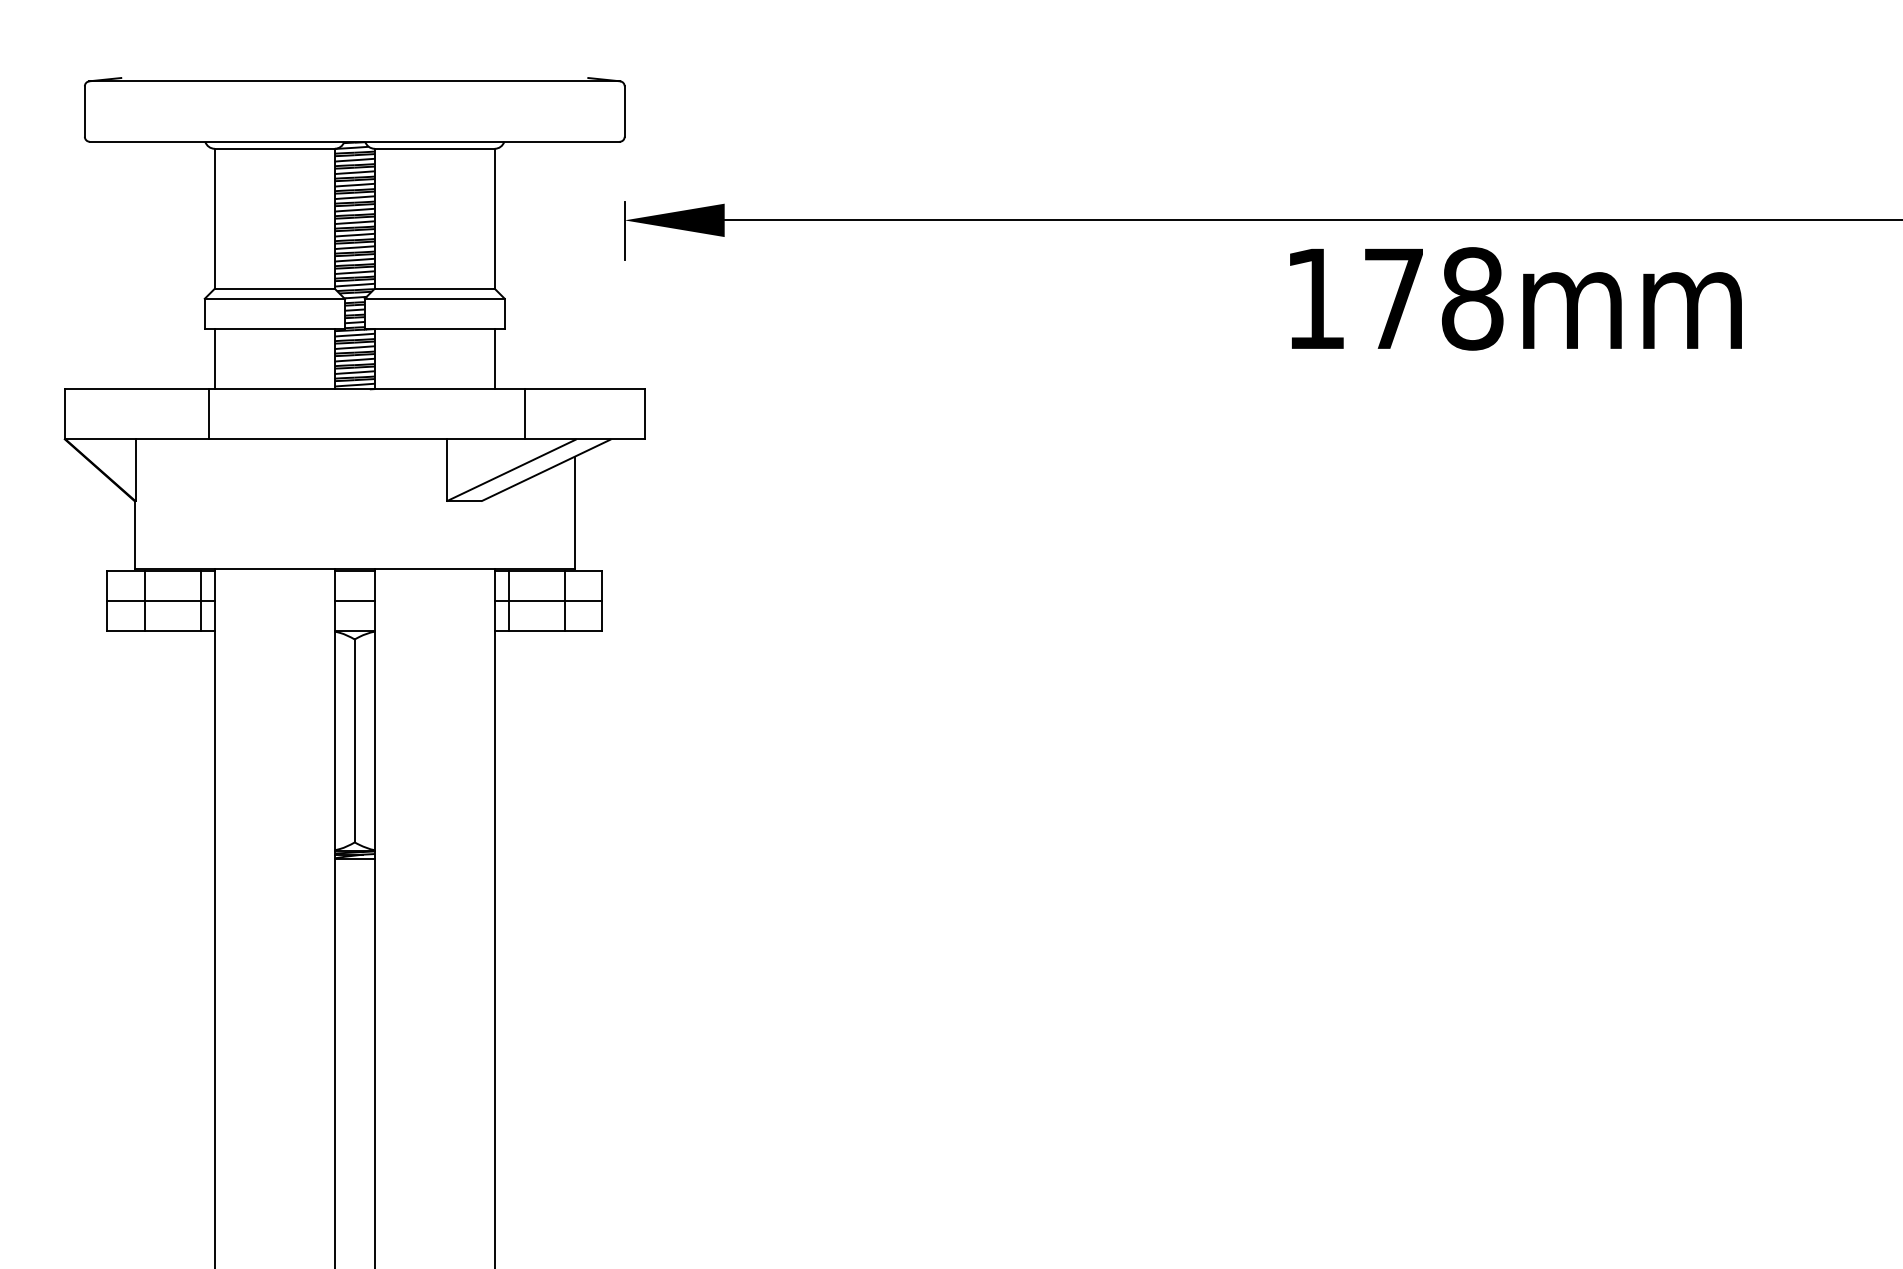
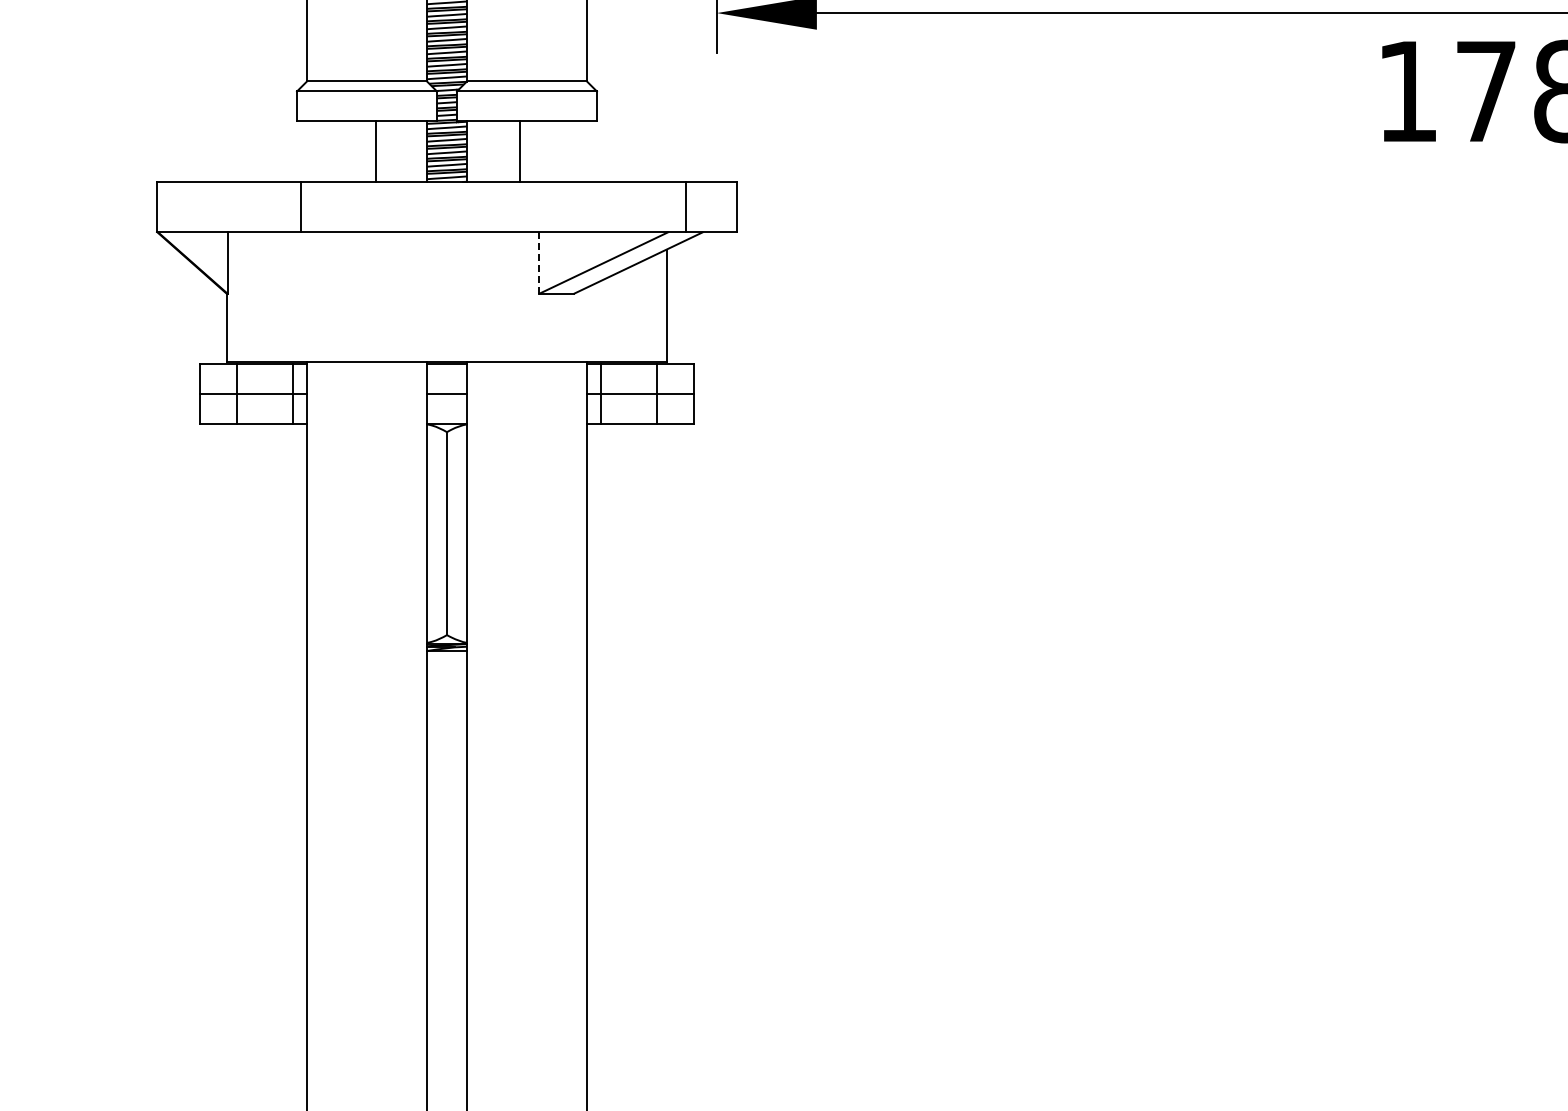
line: (214, 358) -> (375, 151), moved
line: (494, 358) -> (519, 151), moved
line: (524, 414) -> (685, 207), moved
line: (446, 470) -> (538, 263), solid -> dashed

